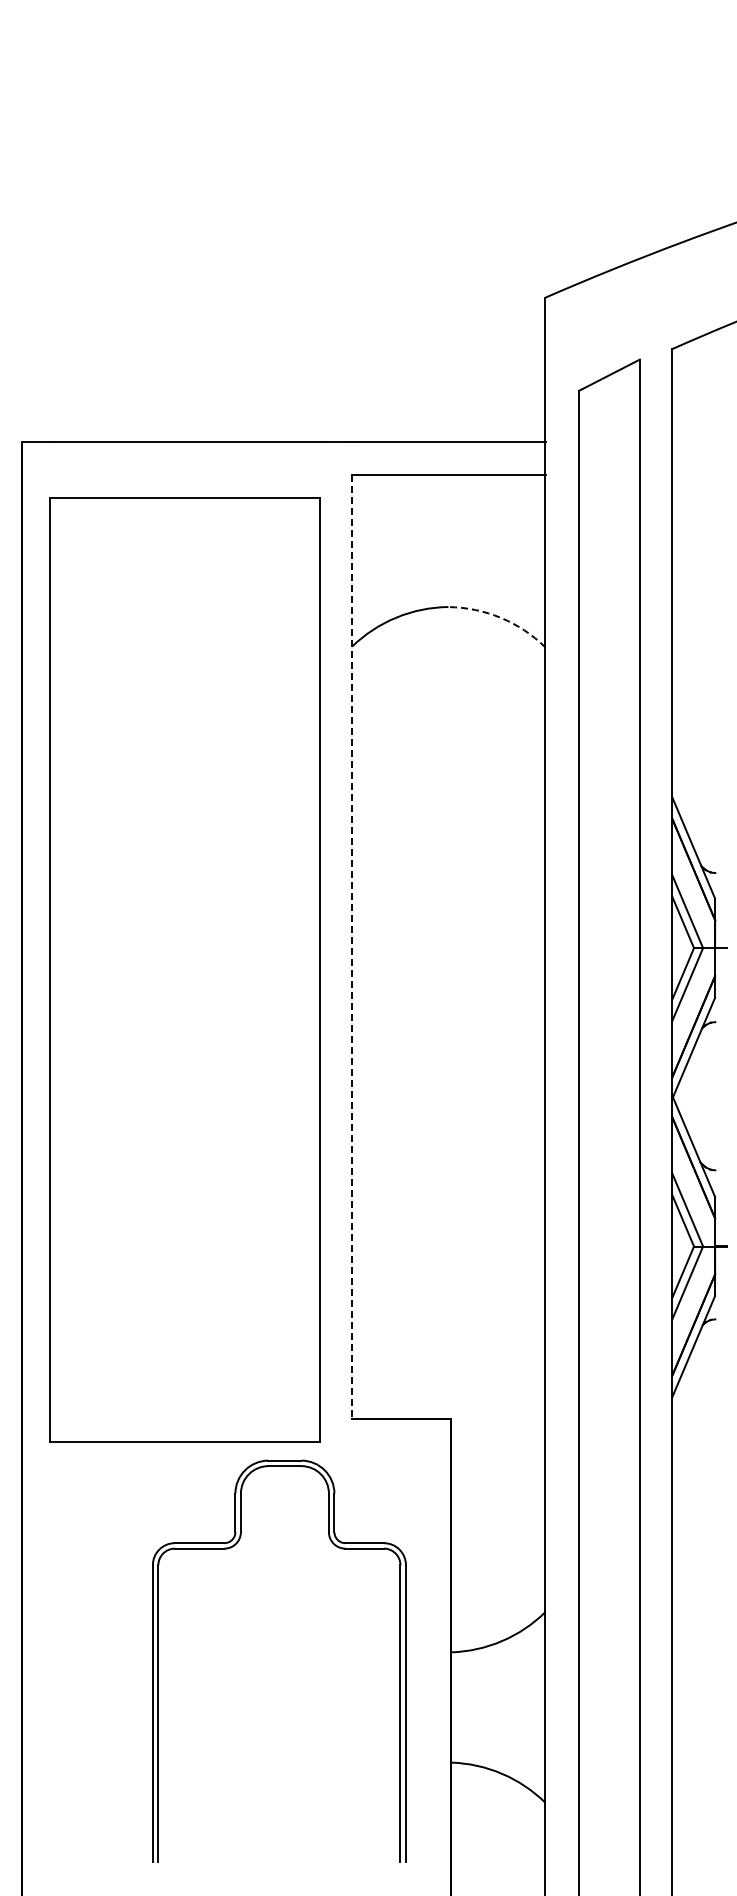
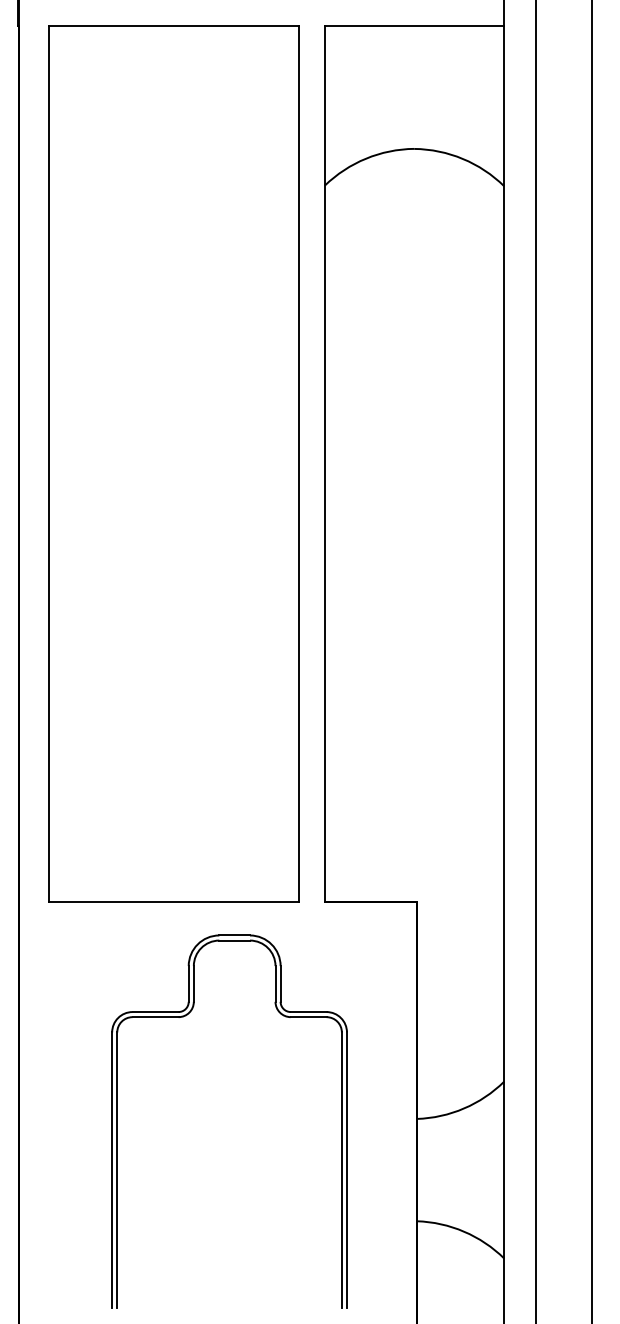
arc: (500, 617) -> (462, 158), dashed -> solid
line: (352, 946) -> (325, 463), dashed -> solid
part: (184, 969) -> (173, 463), moved
part: (399, 1660) -> (341, 1120), moved

